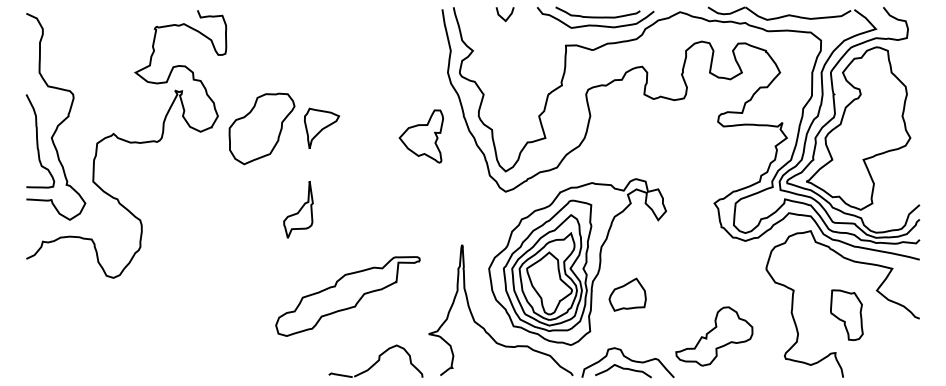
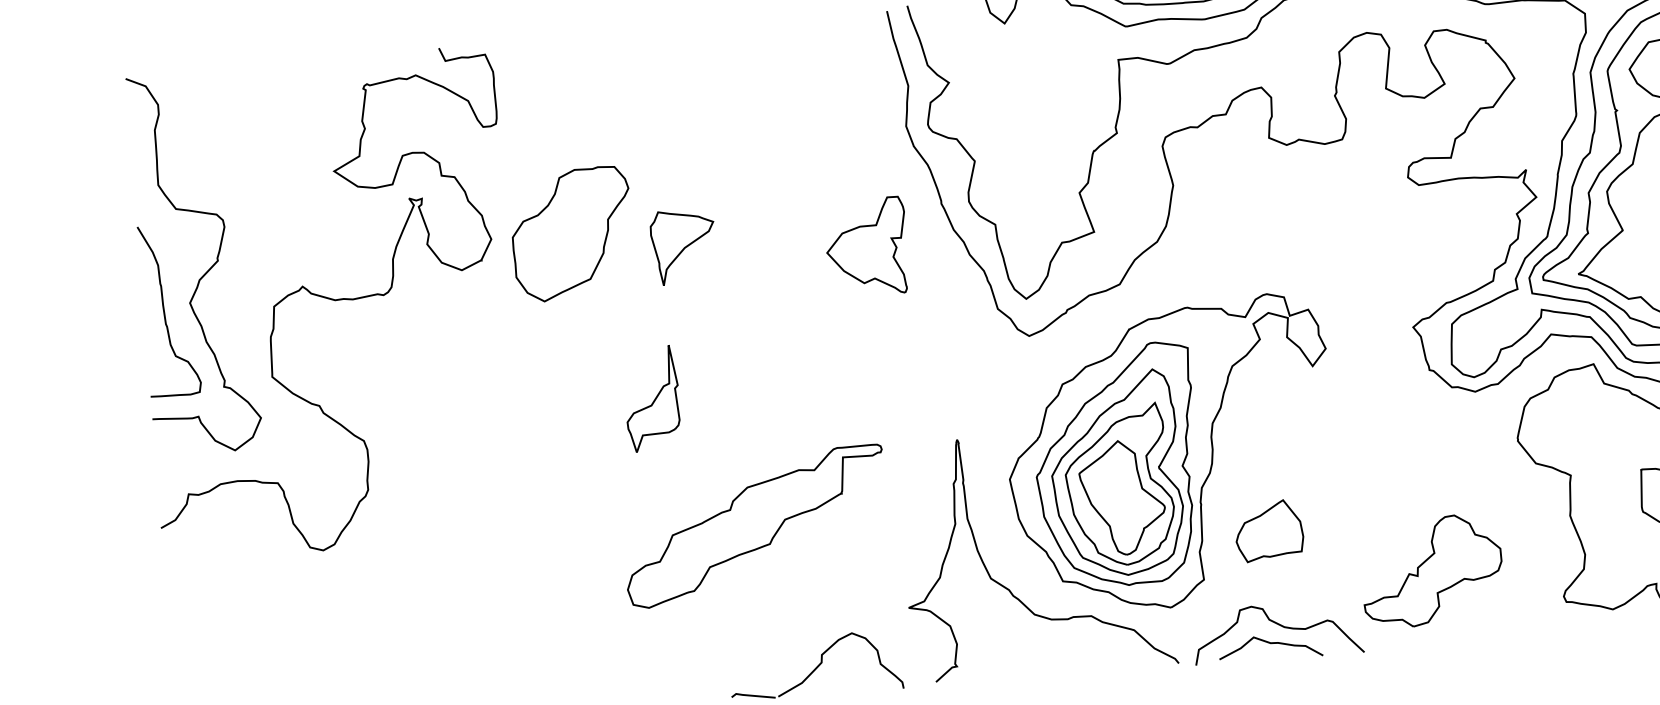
part: (261, 128) -> (571, 233), moved
part: (627, 294) -> (1268, 530), moved
part: (347, 296) -> (754, 526), moved

